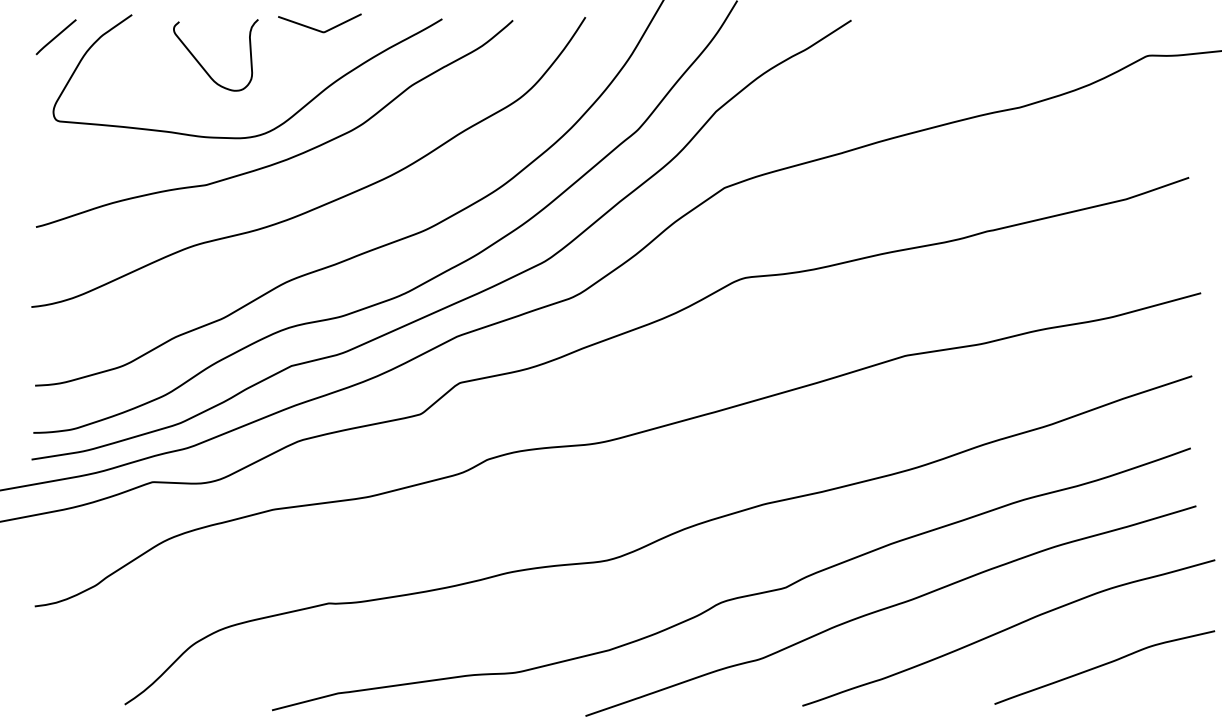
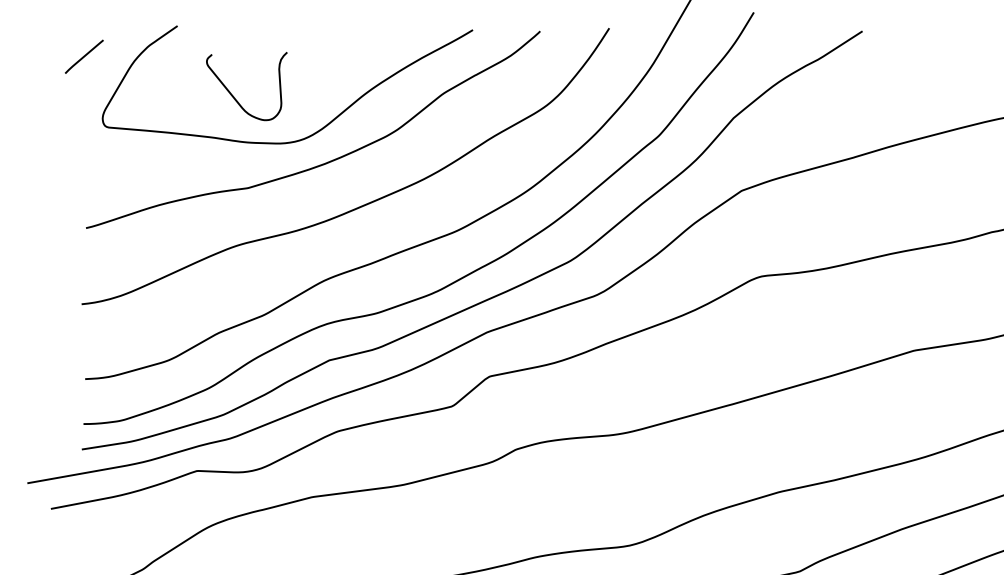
curve: (318, 29) -> (355, 39), removed
line: (55, 37) -> (83, 57), moved
curve: (202, 65) -> (234, 96), moved

